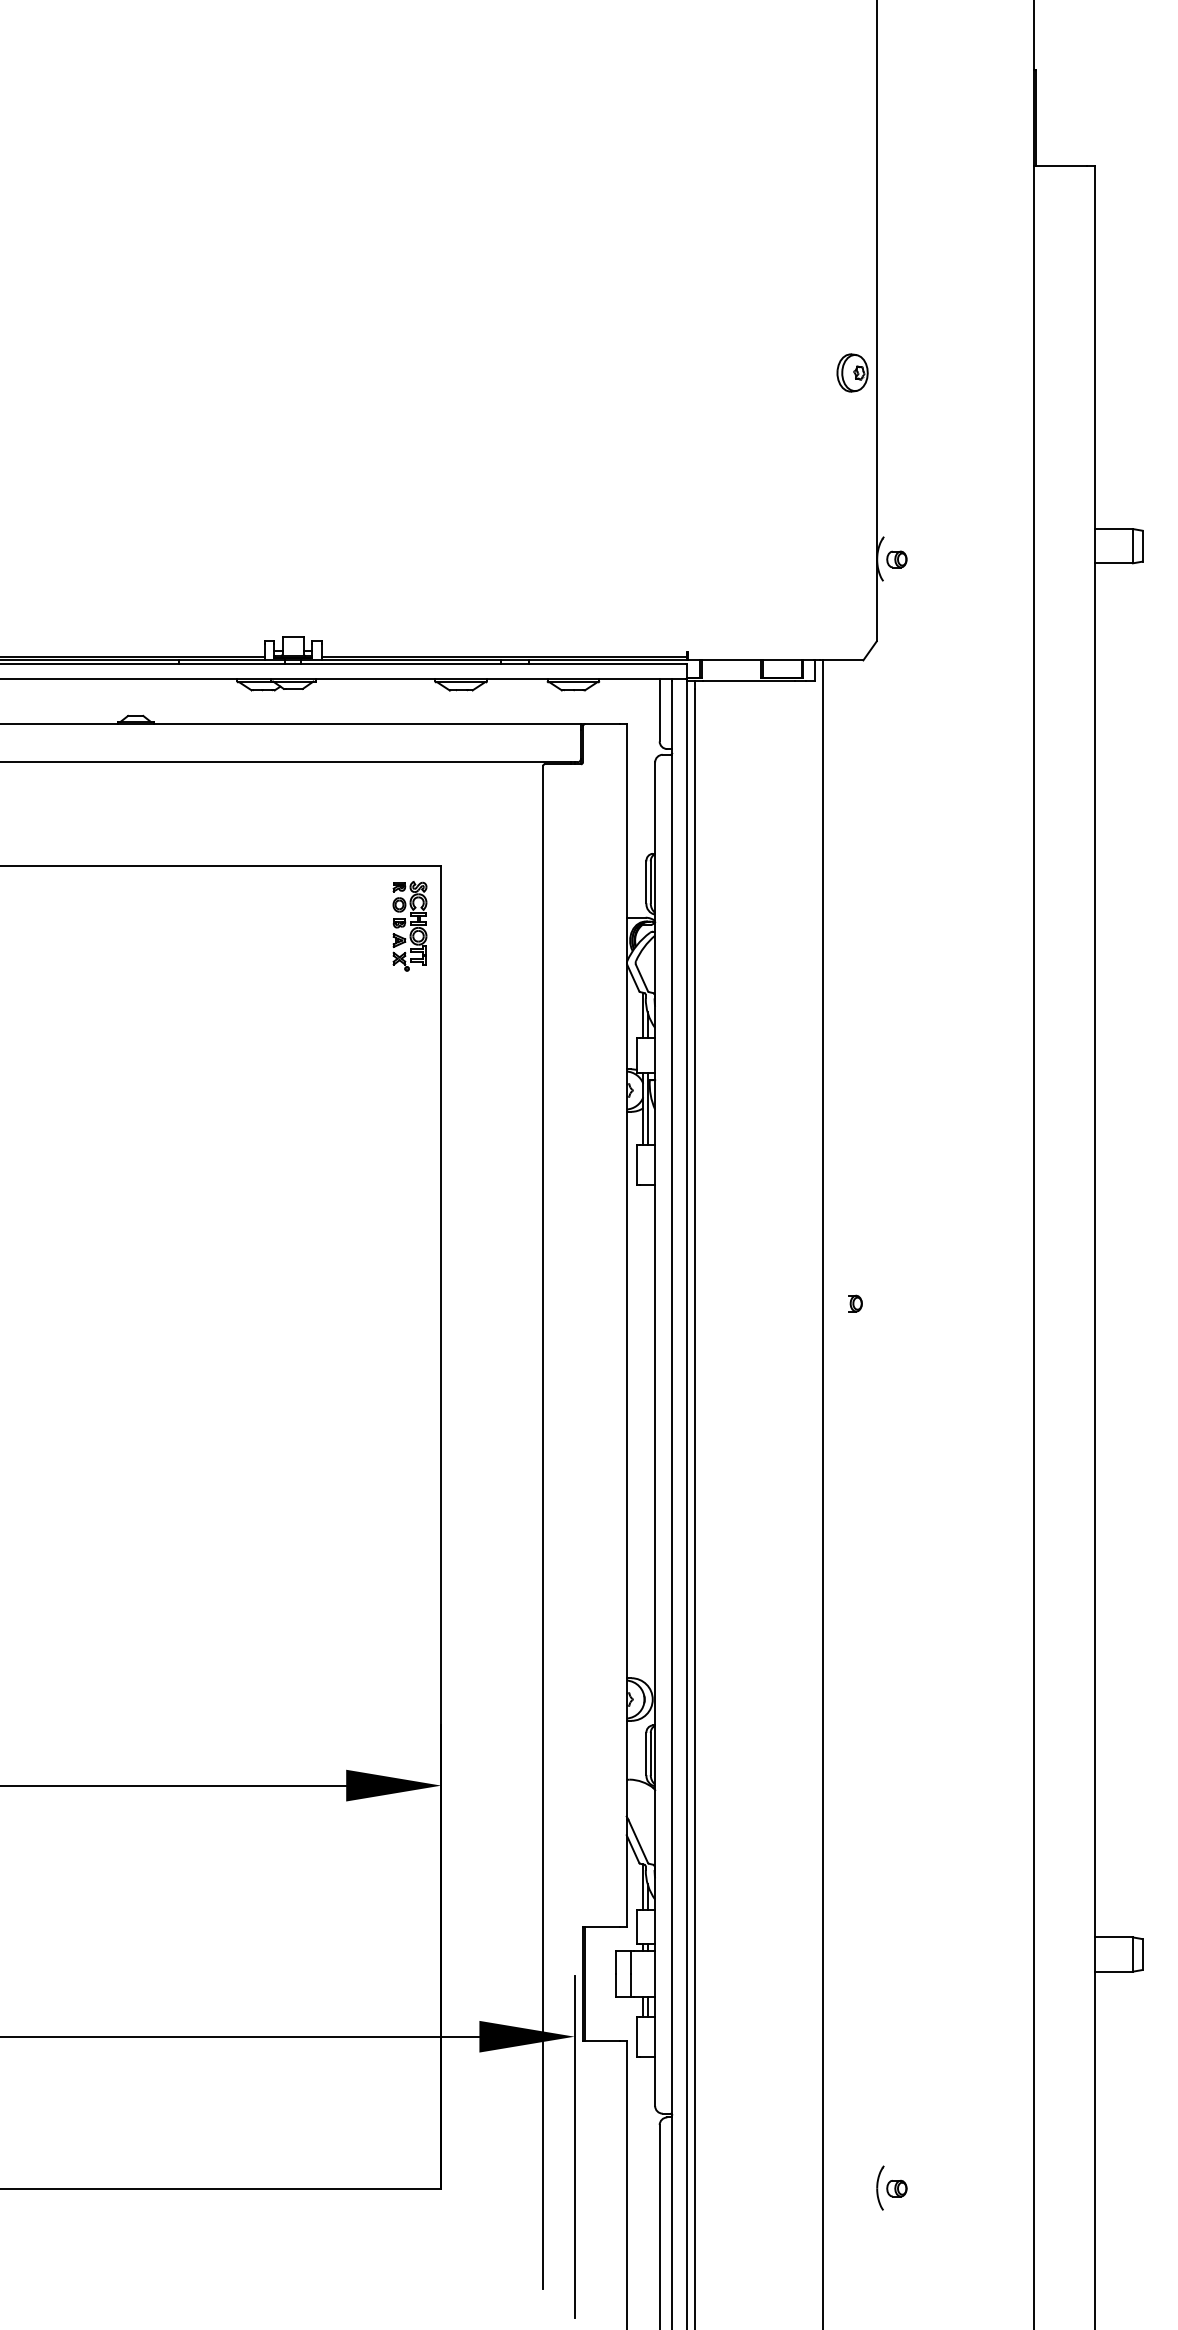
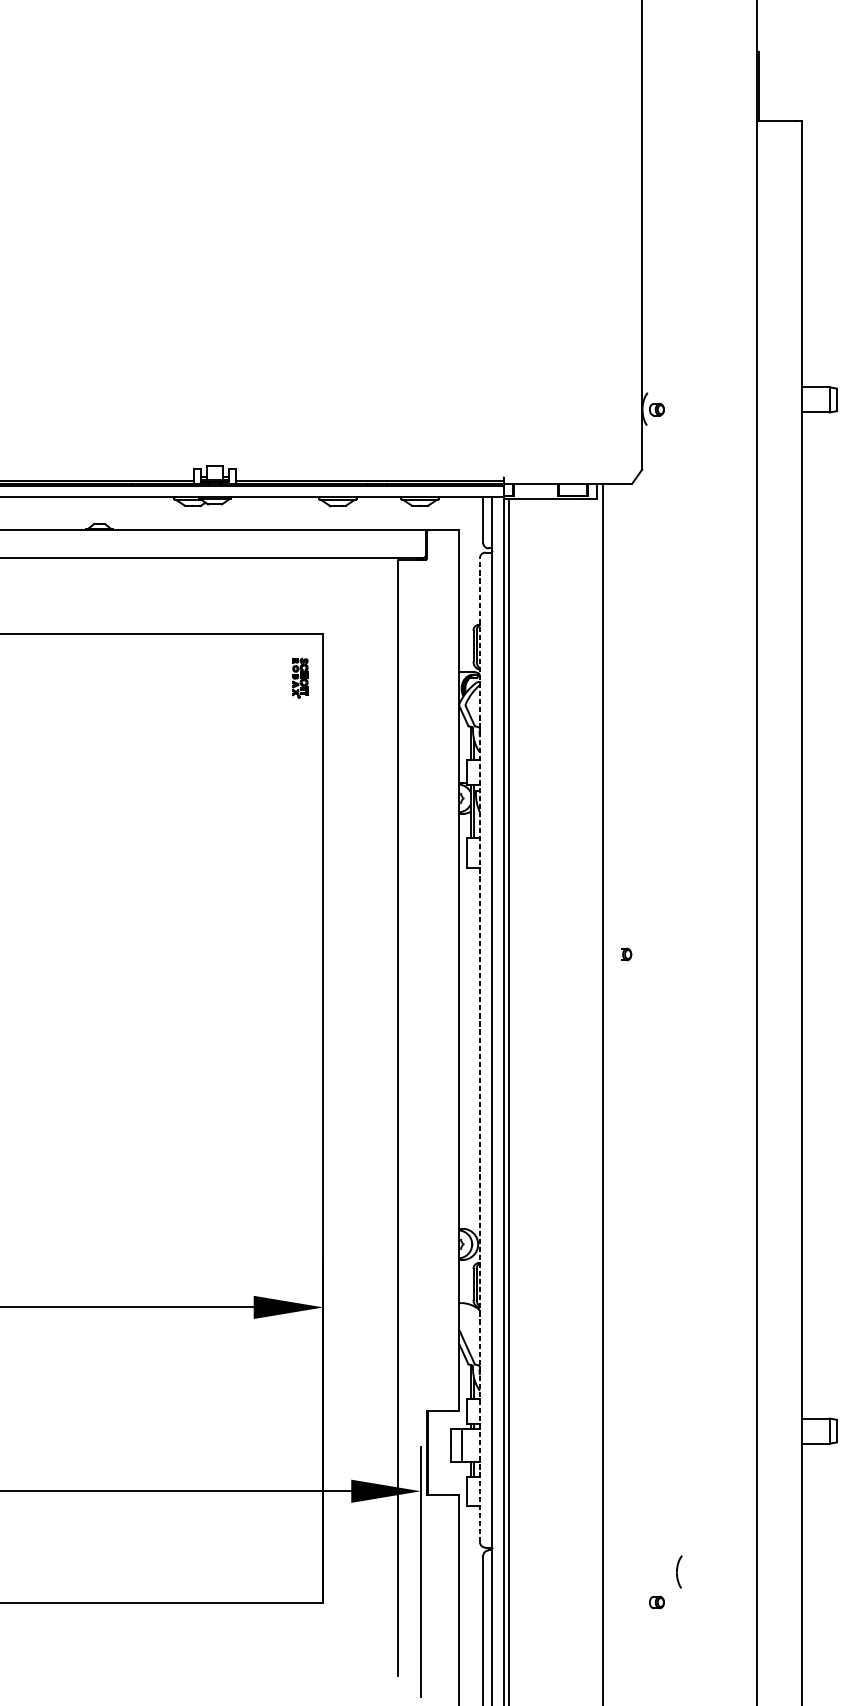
part: (852, 372) -> (624, 272), removed
part: (409, 926) -> (300, 678), size x0.6
line: (655, 1434) -> (480, 1050), solid -> dashed
part: (880, 2187) -> (679, 1571), moved

